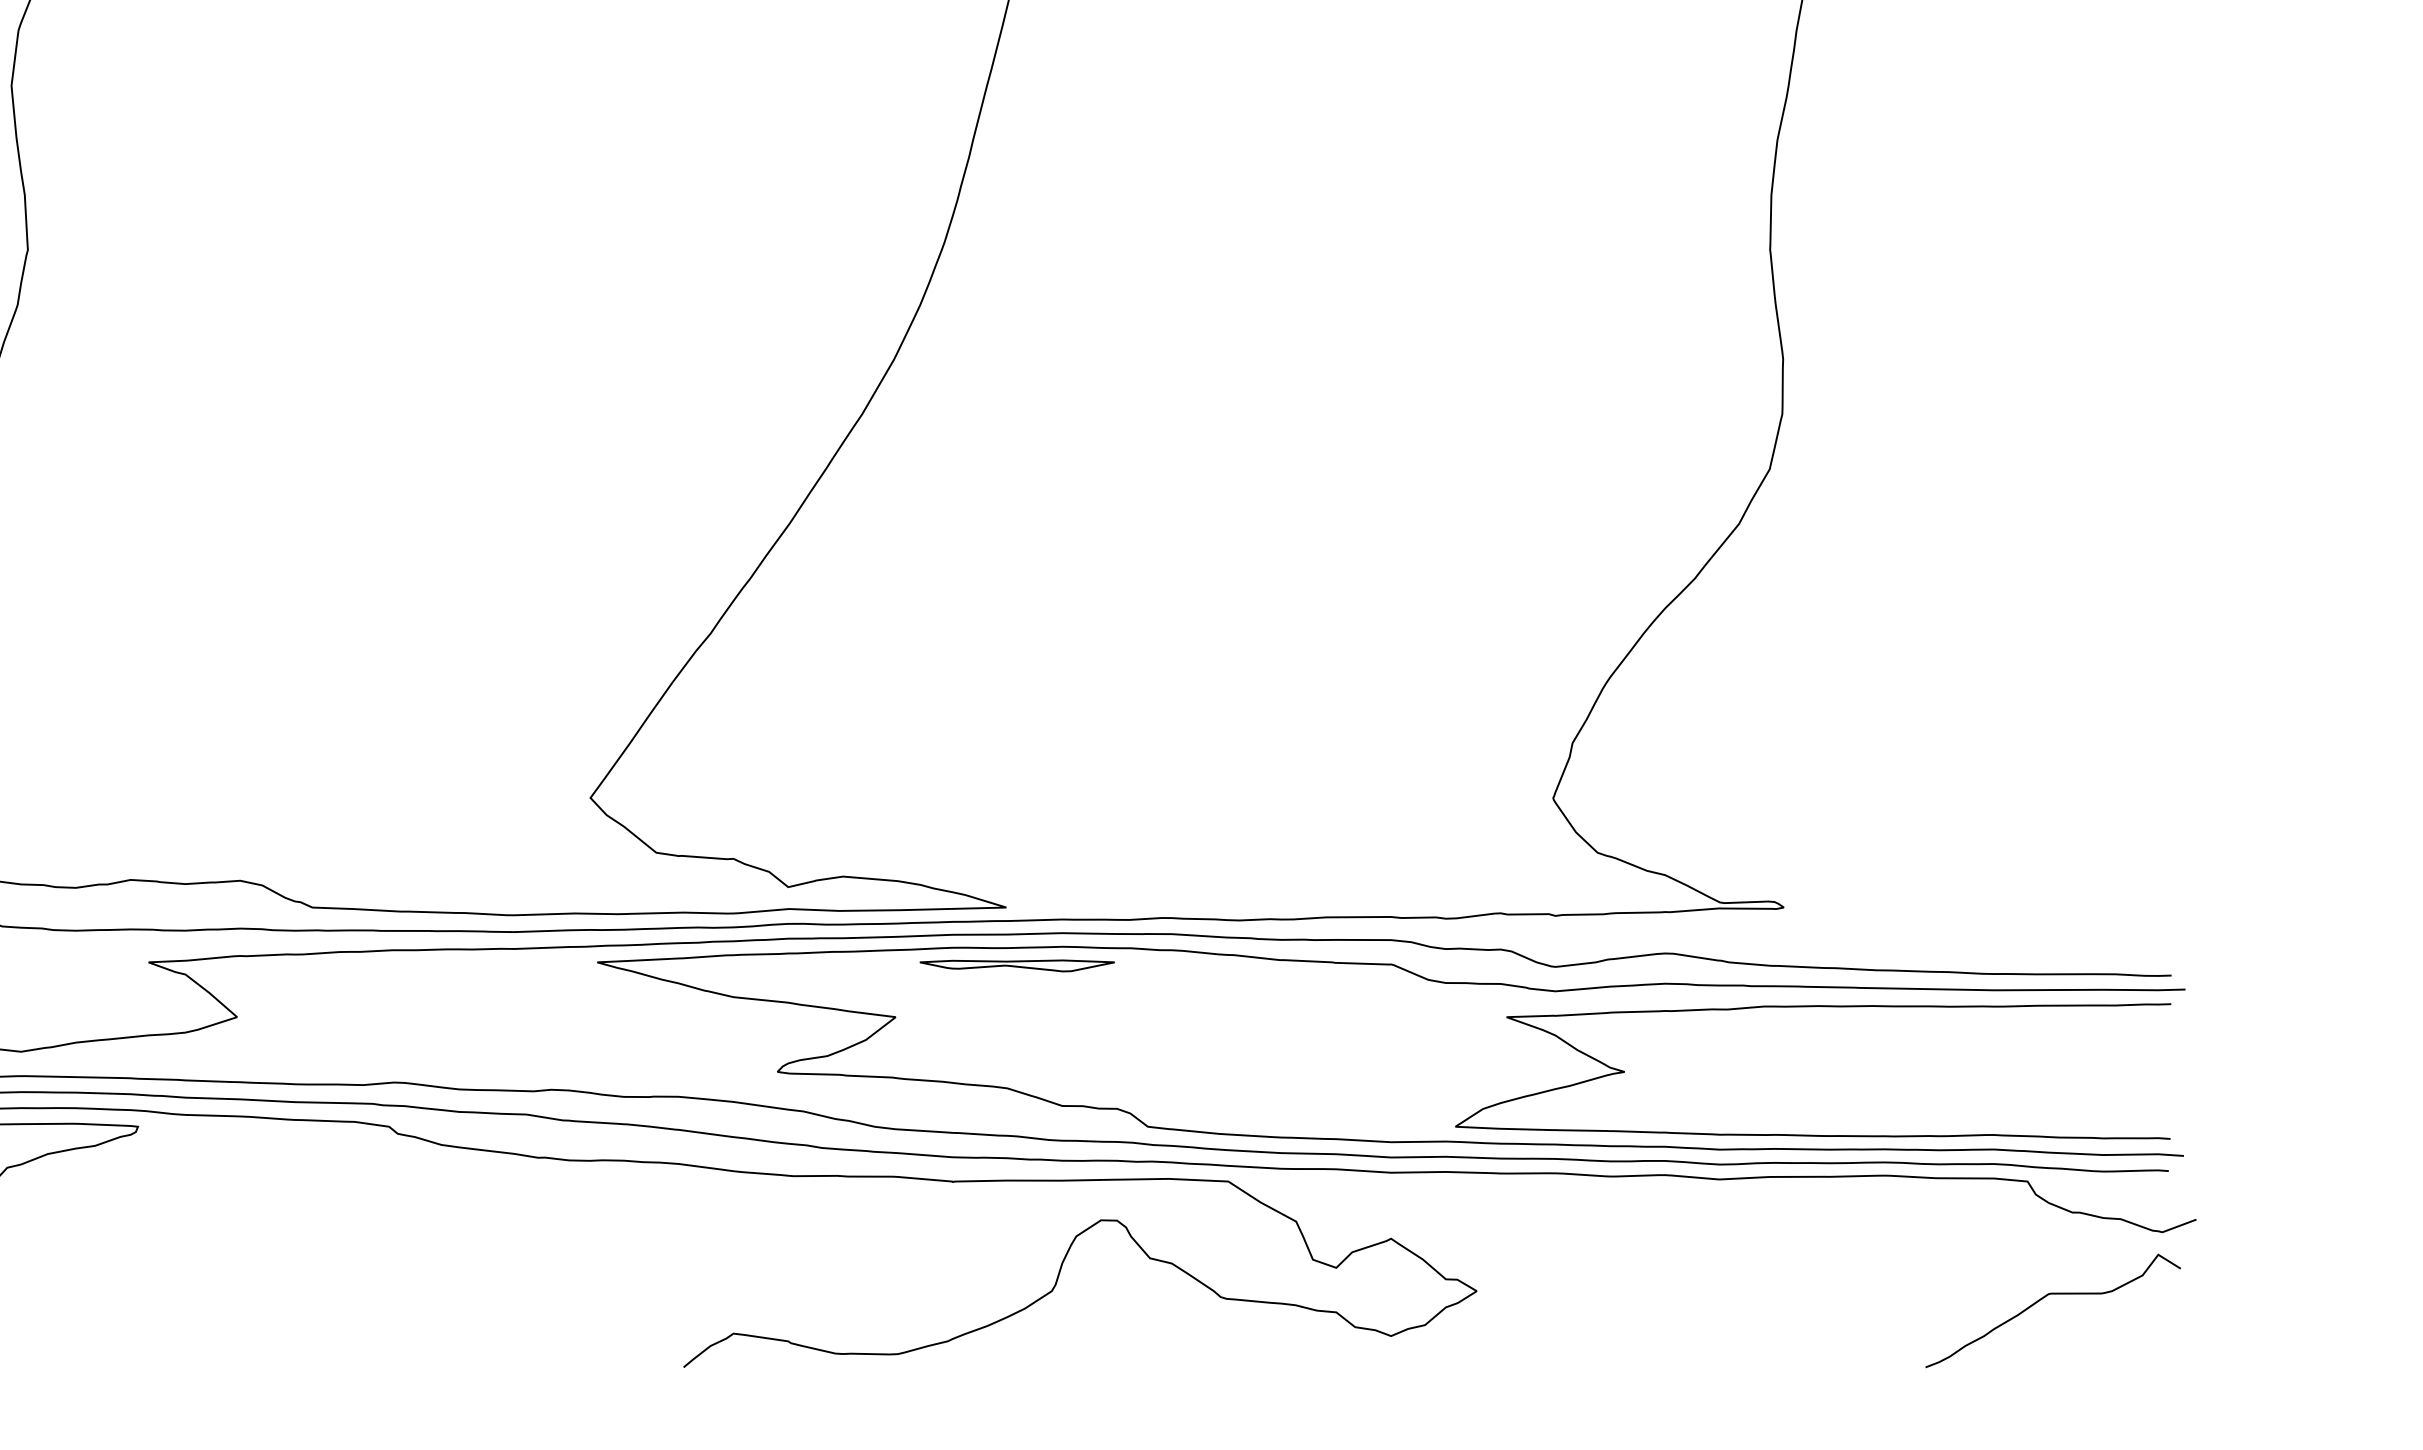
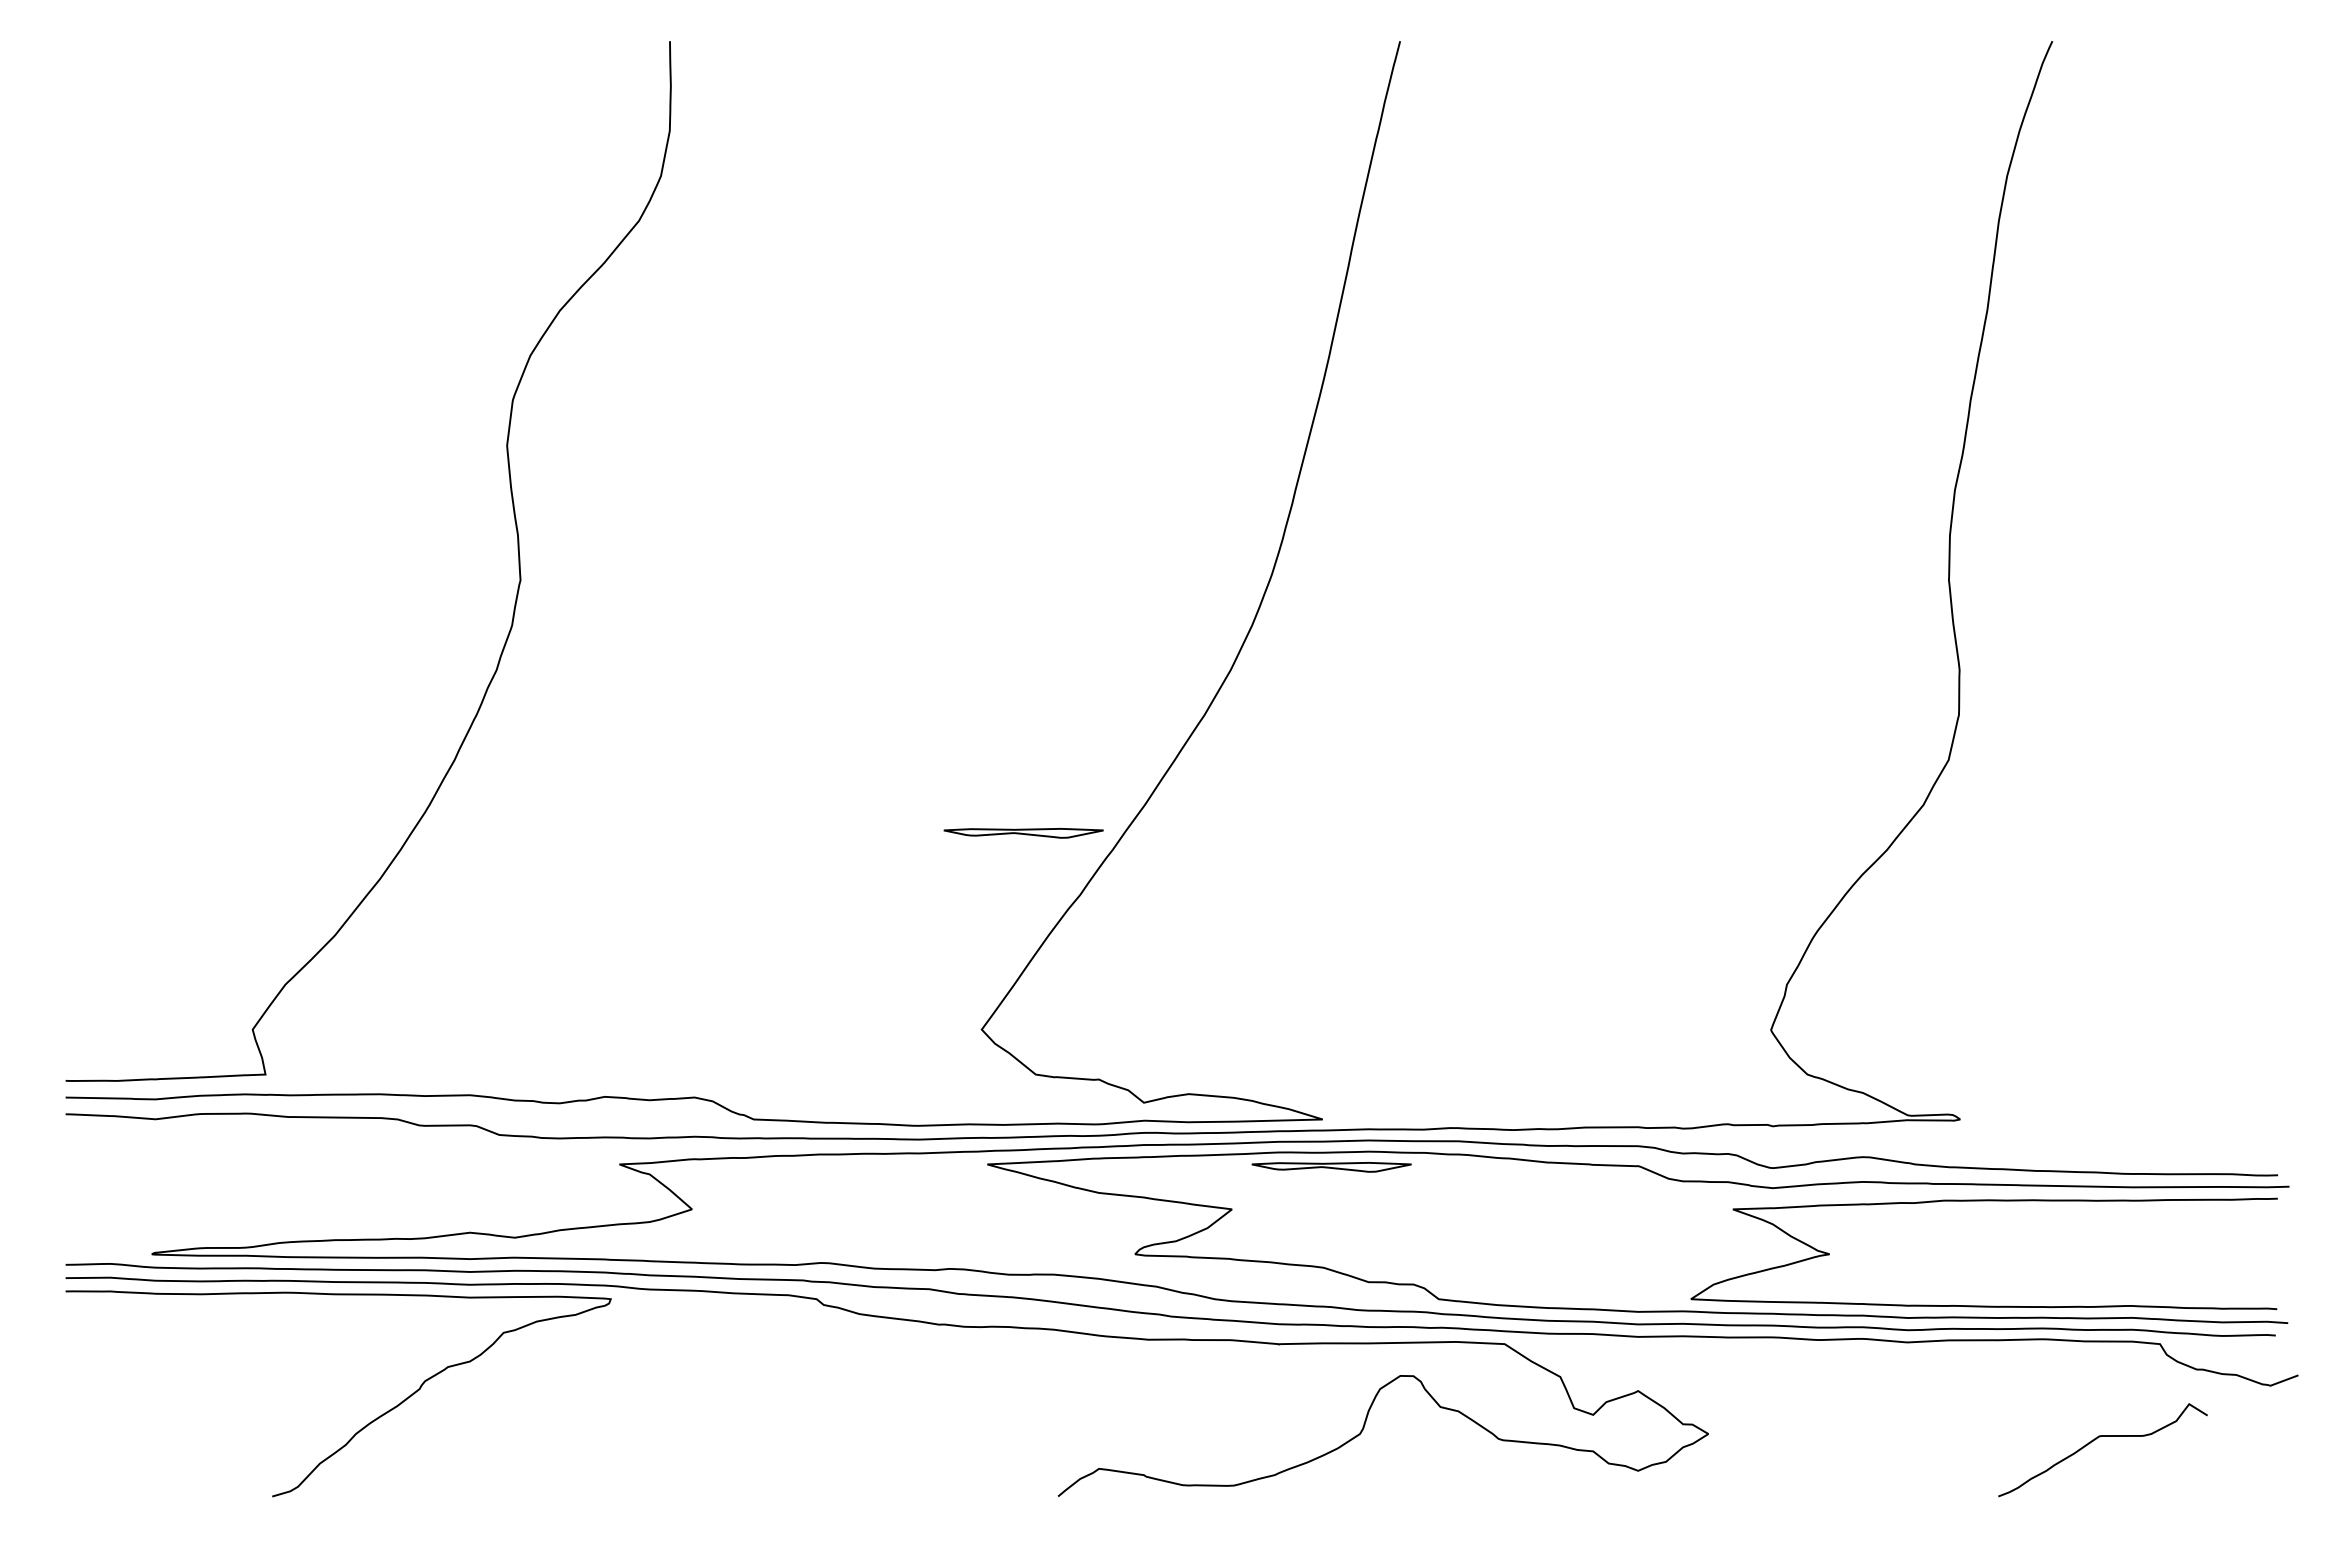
part: (641, 558) -> (1023, 833), added
curve: (2044, 1299) -> (2095, 1440), moved

